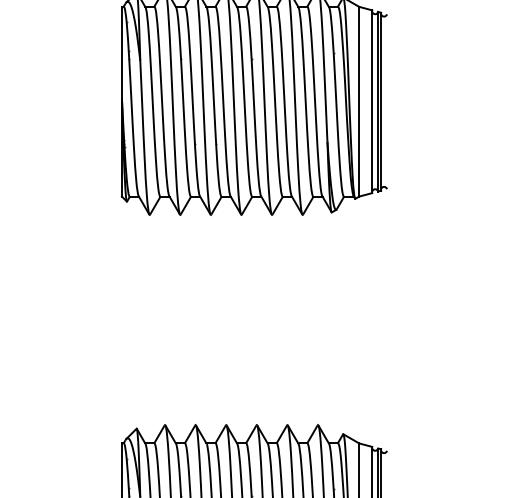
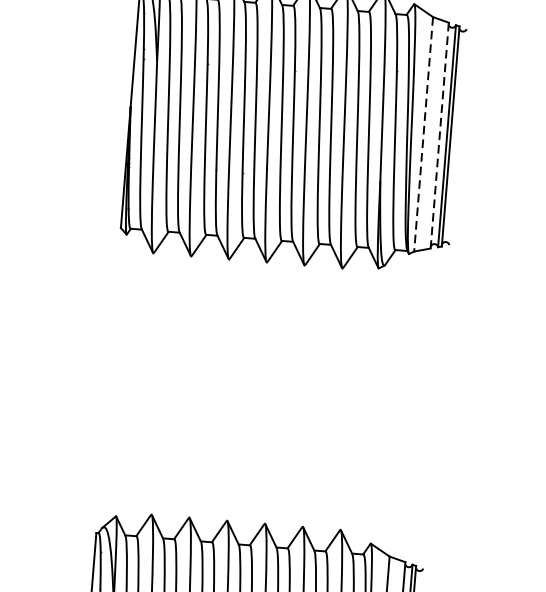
line: (359, 101) -> (423, 134), solid -> dashed
line: (372, 102) -> (439, 136), solid -> dashed

